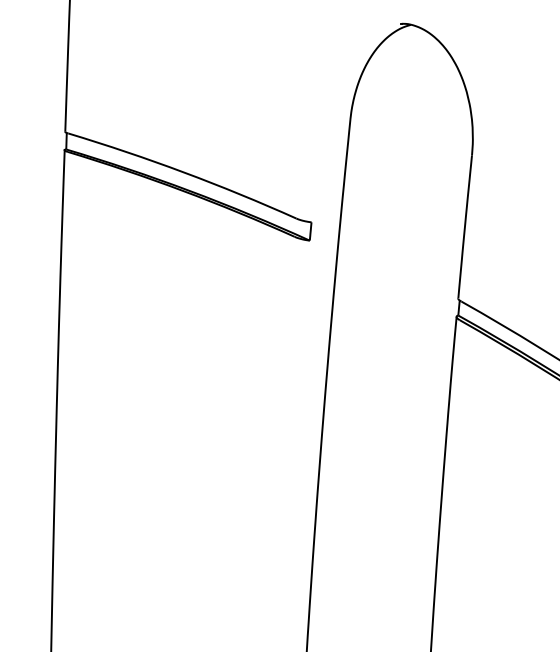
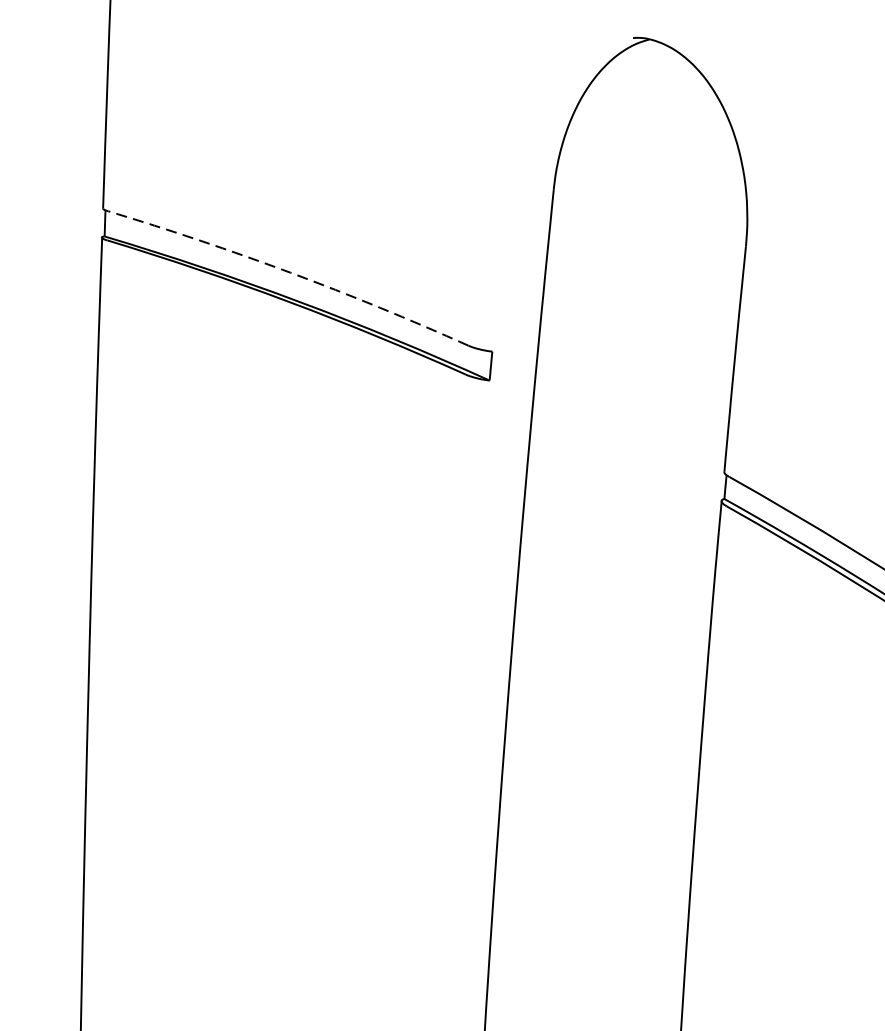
arc: (183, 172) -> (289, 272), solid -> dashed

